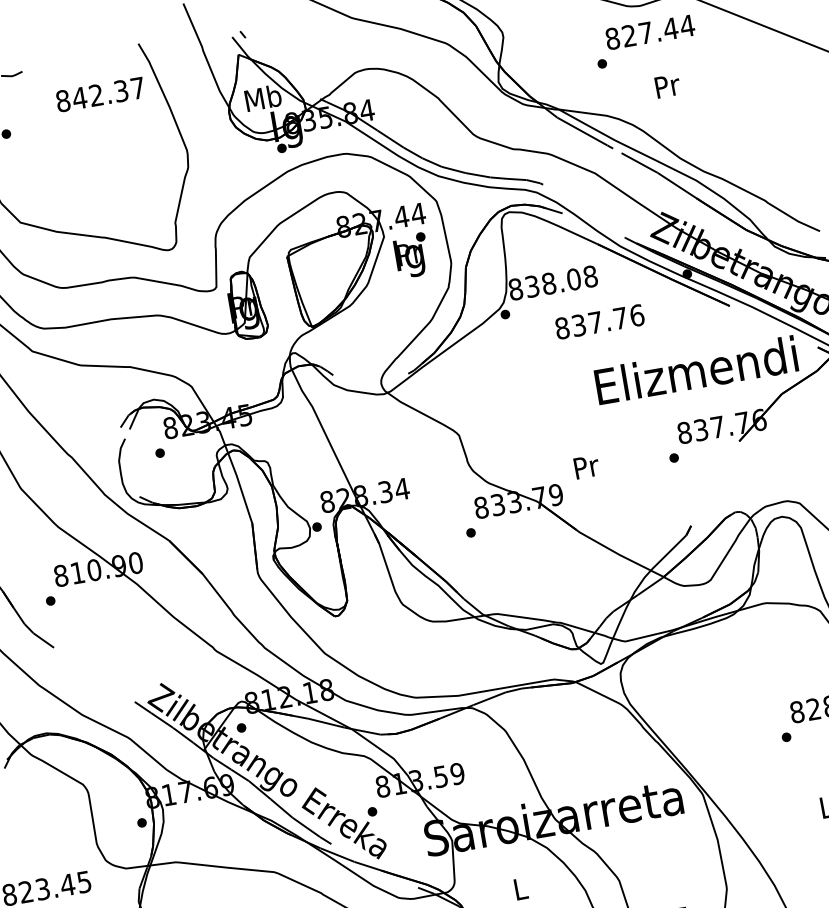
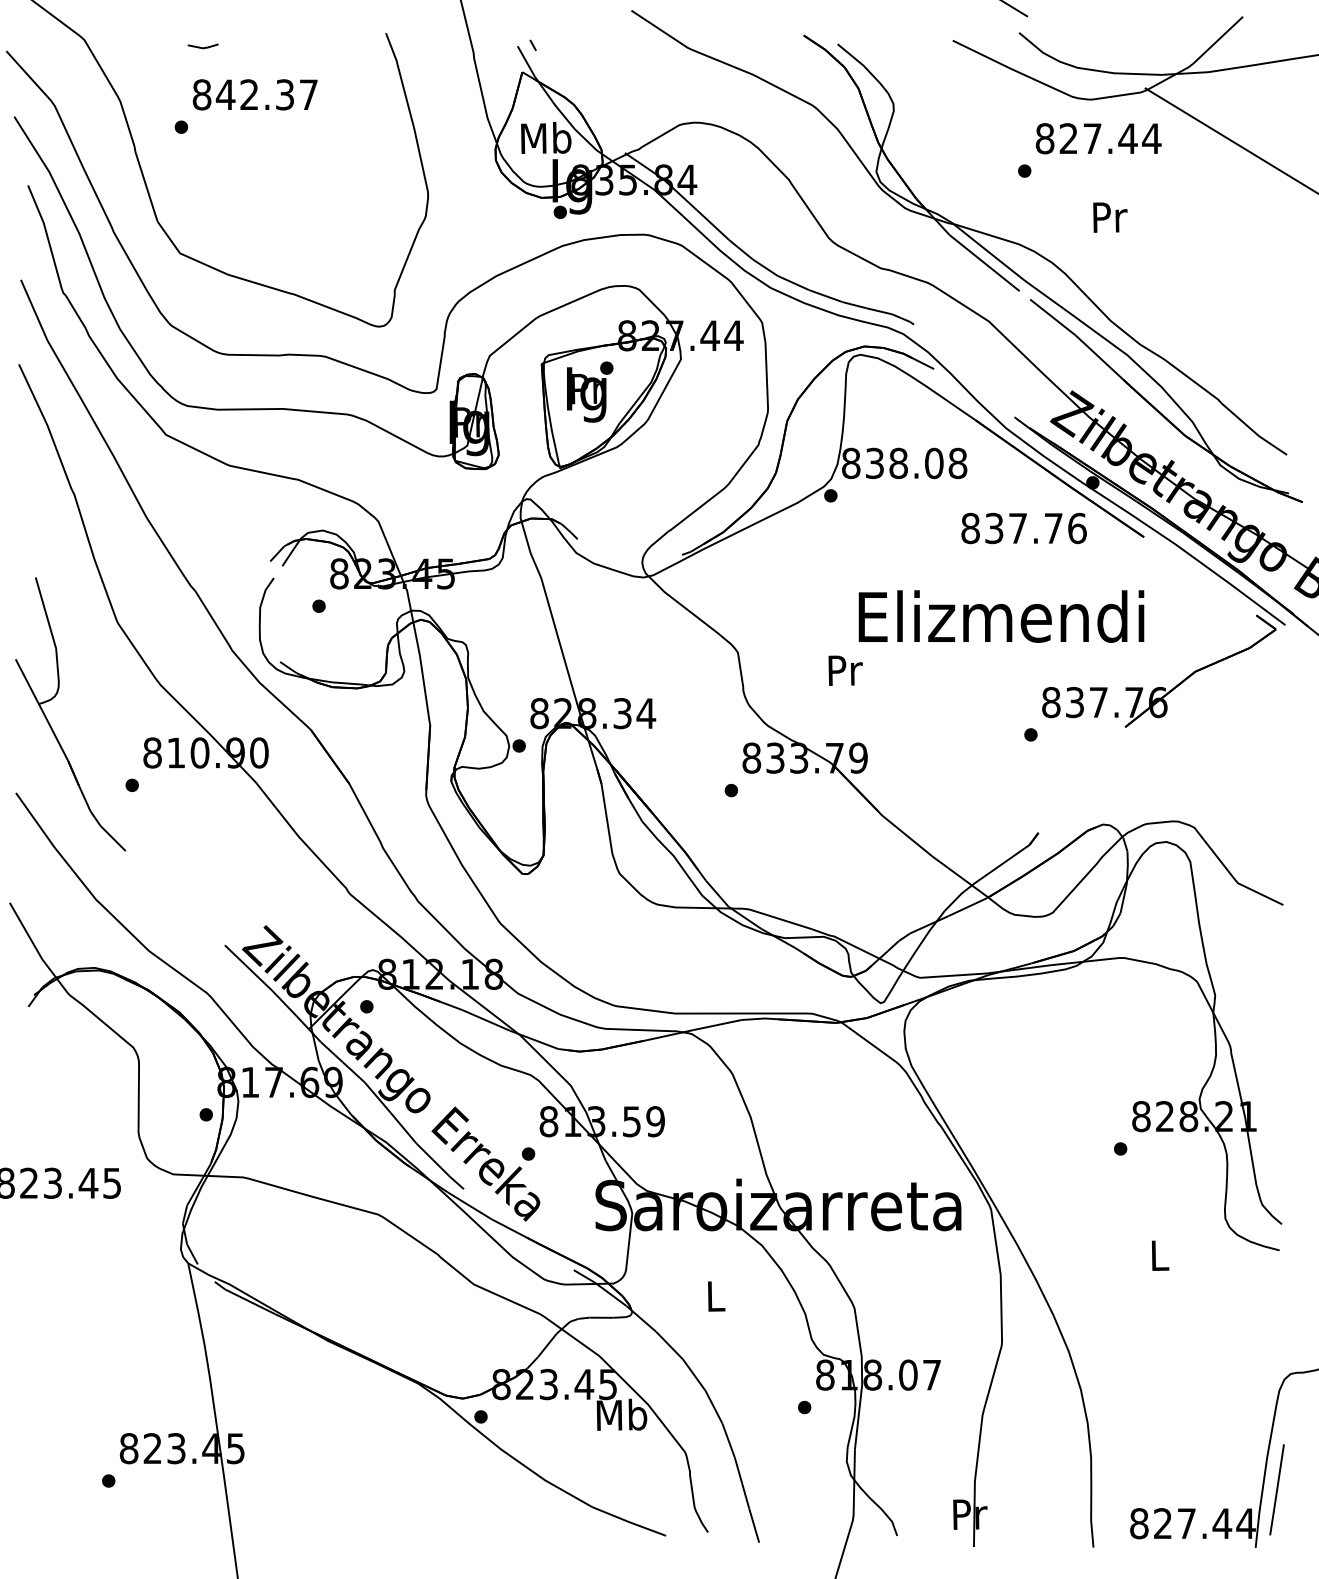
text: (99, 94) -> (254, 94), moved
text: (412, 255) -> (590, 391), moved
text: (599, 322) -> (1023, 528), moved
text: (696, 370) -> (1001, 616), moved
text: (586, 466) -> (845, 670), moved

